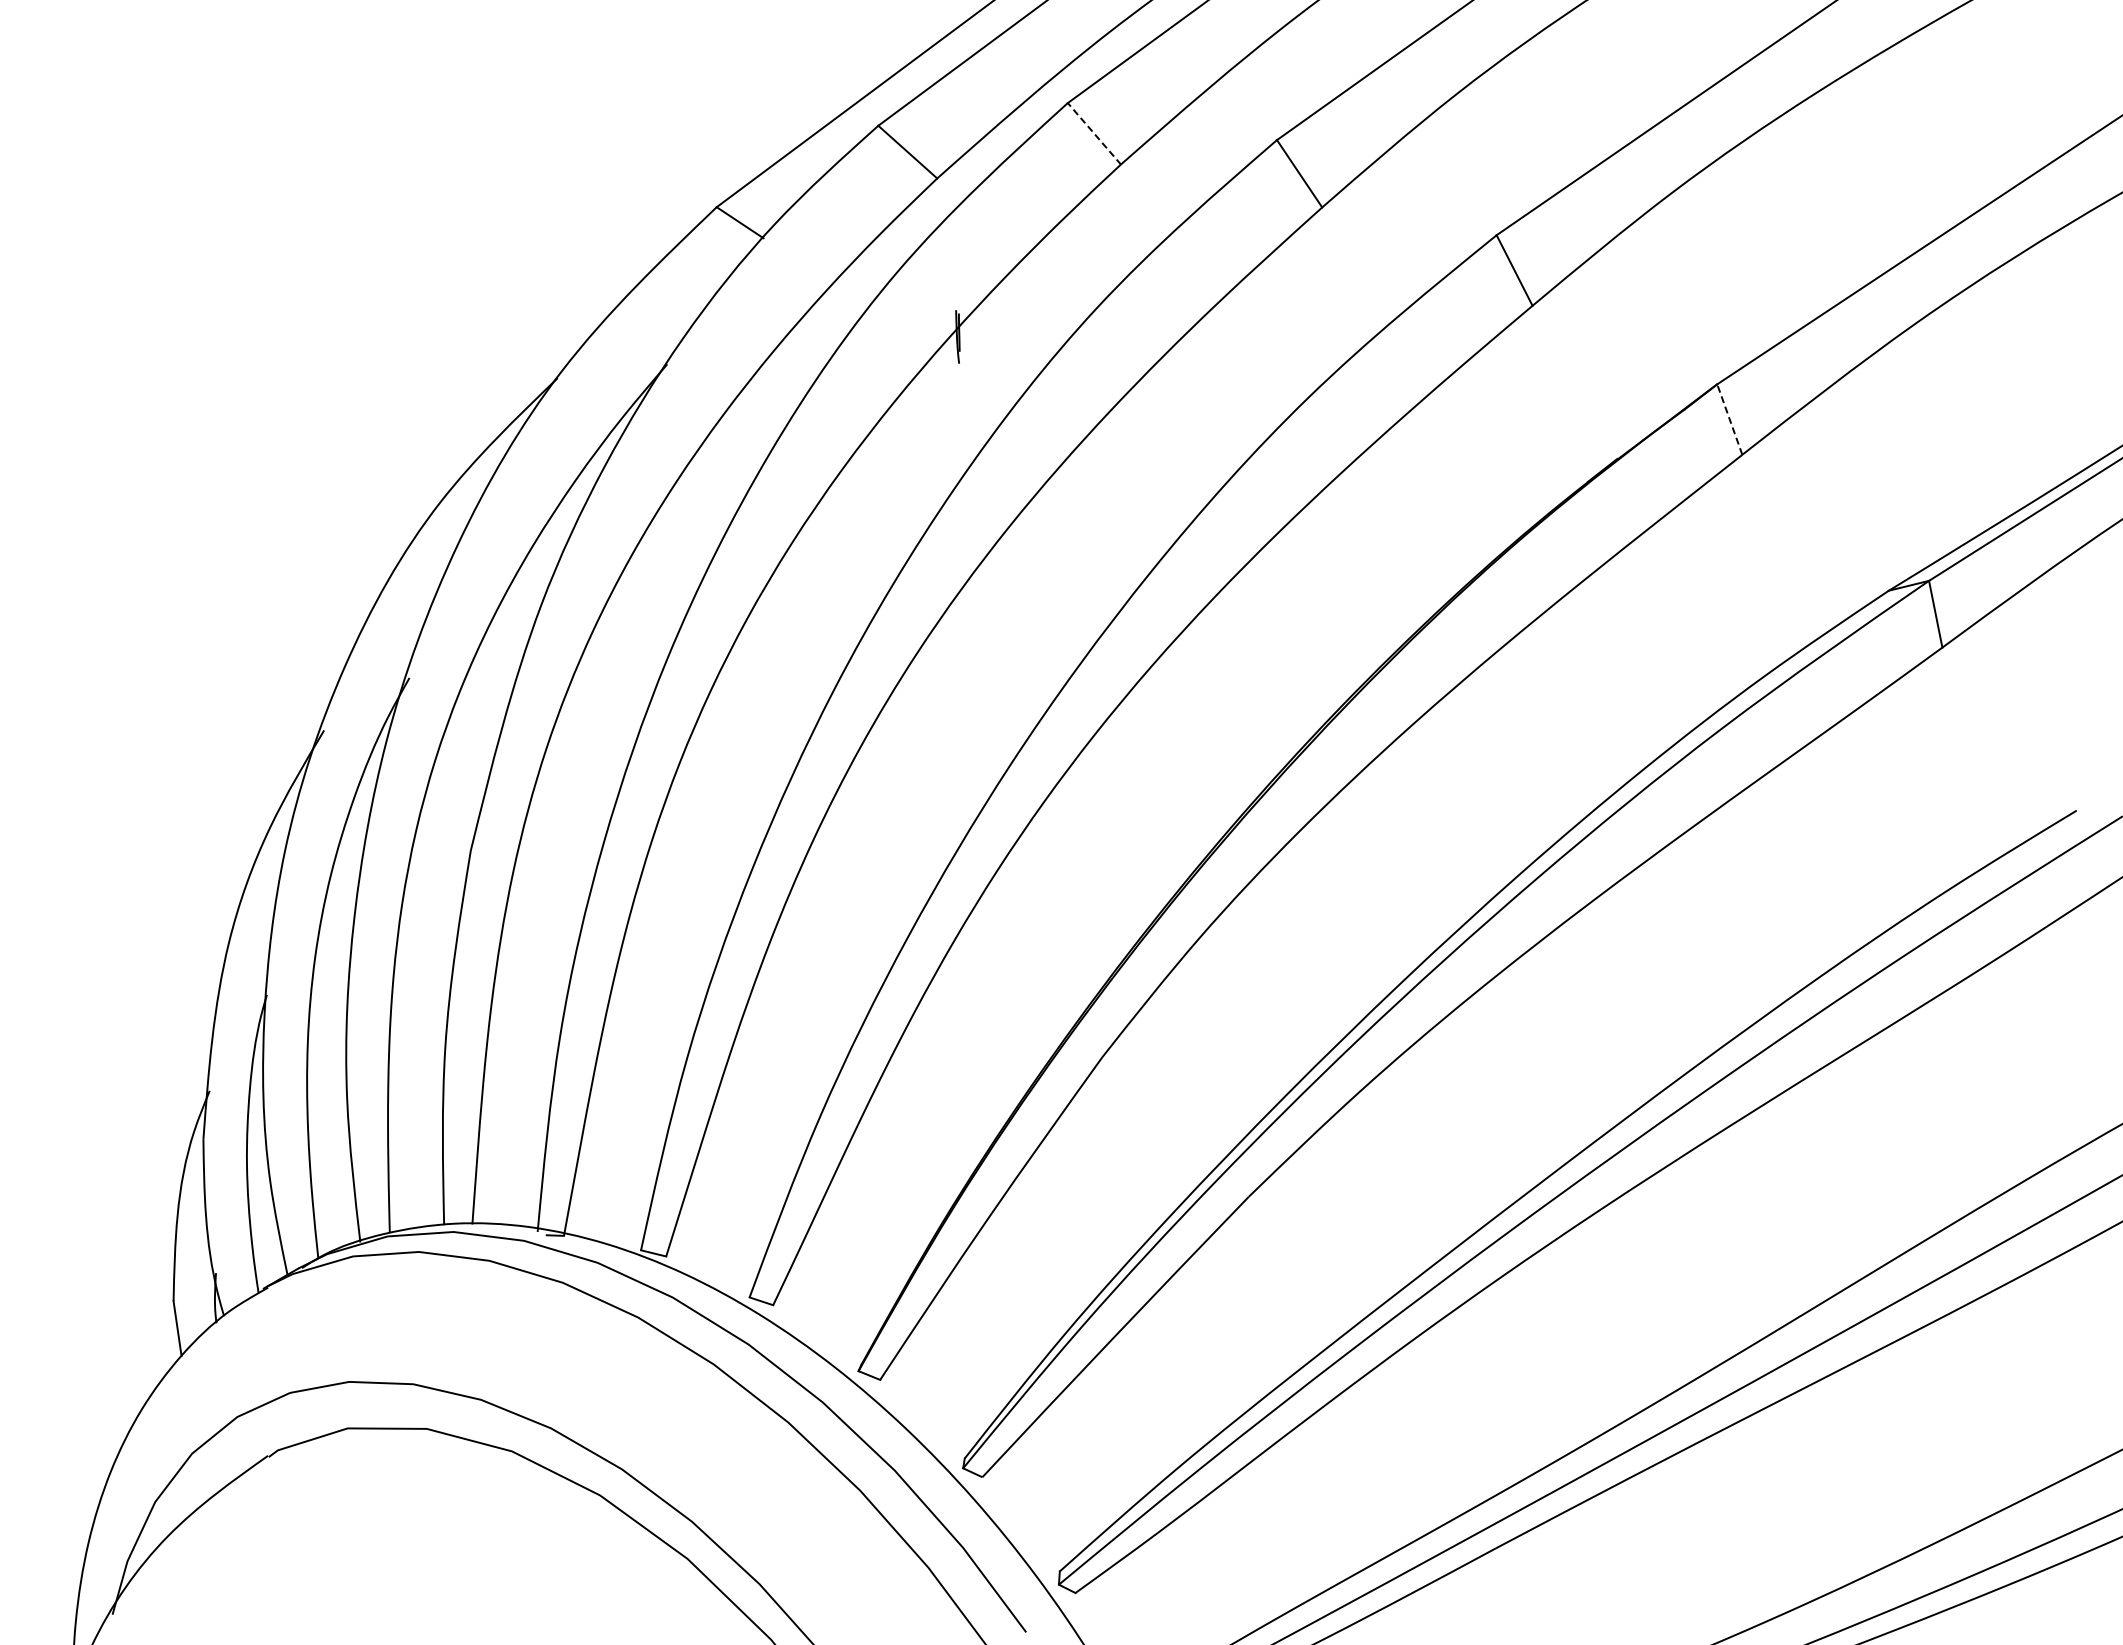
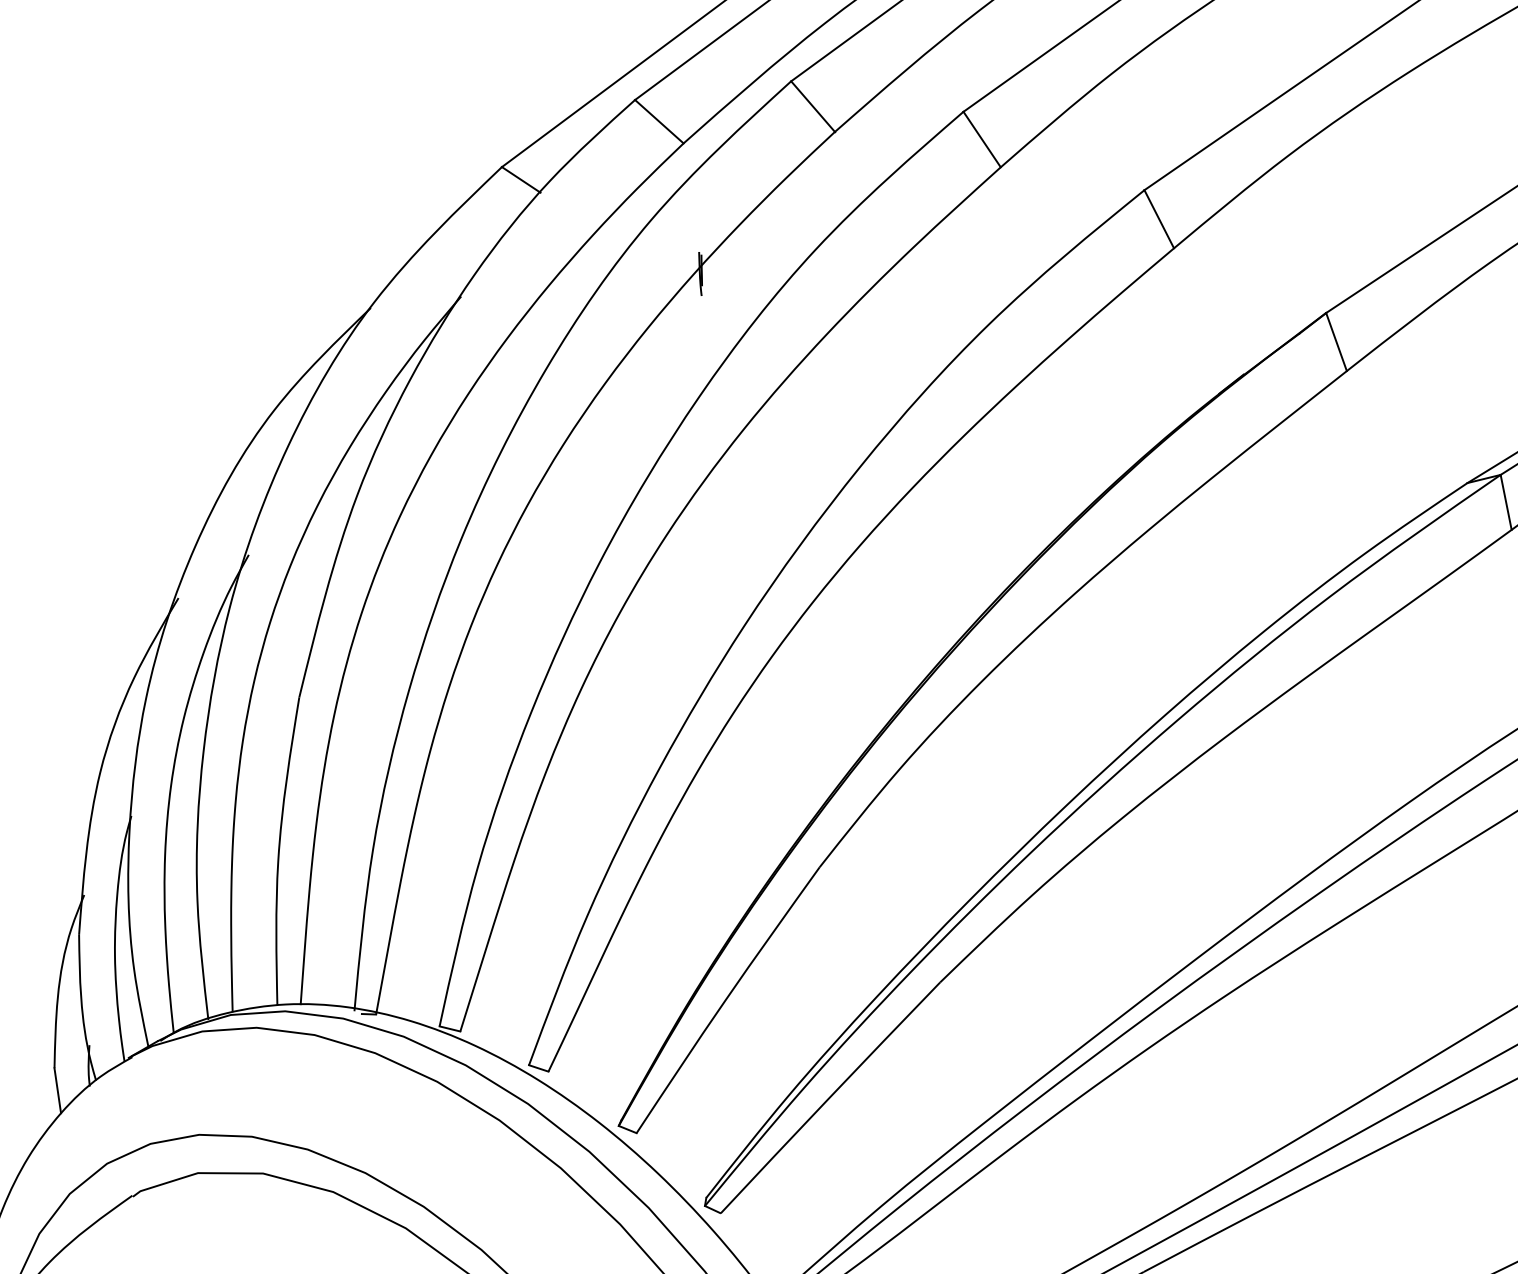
line: (1094, 133) -> (813, 106), dashed -> solid
line: (1729, 419) -> (1336, 341), dashed -> solid

